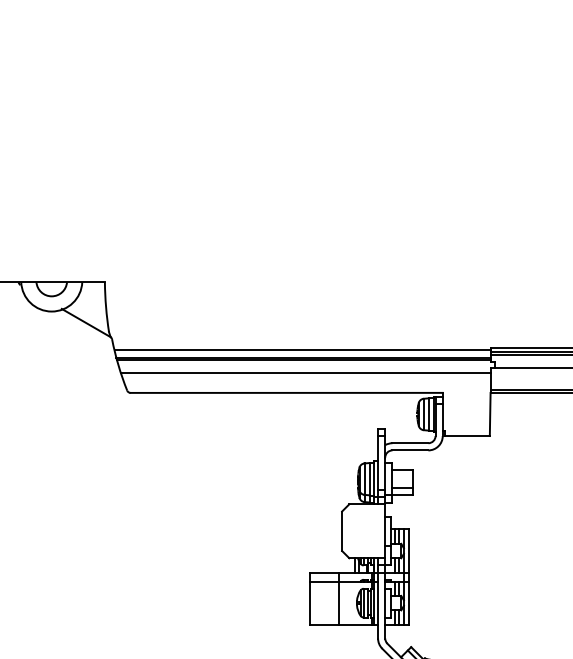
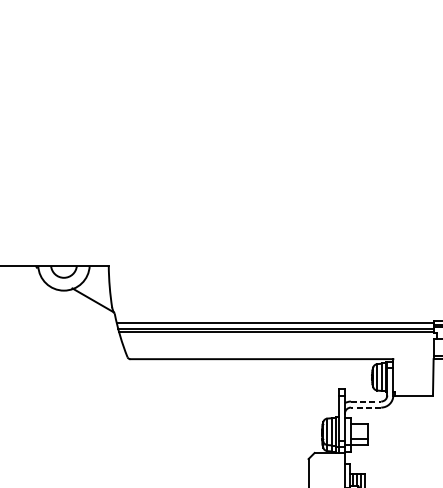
line: (305, 373) -> (277, 342), removed
line: (410, 443) -> (366, 401), solid -> dashed
line: (410, 450) -> (366, 407), solid -> dashed

